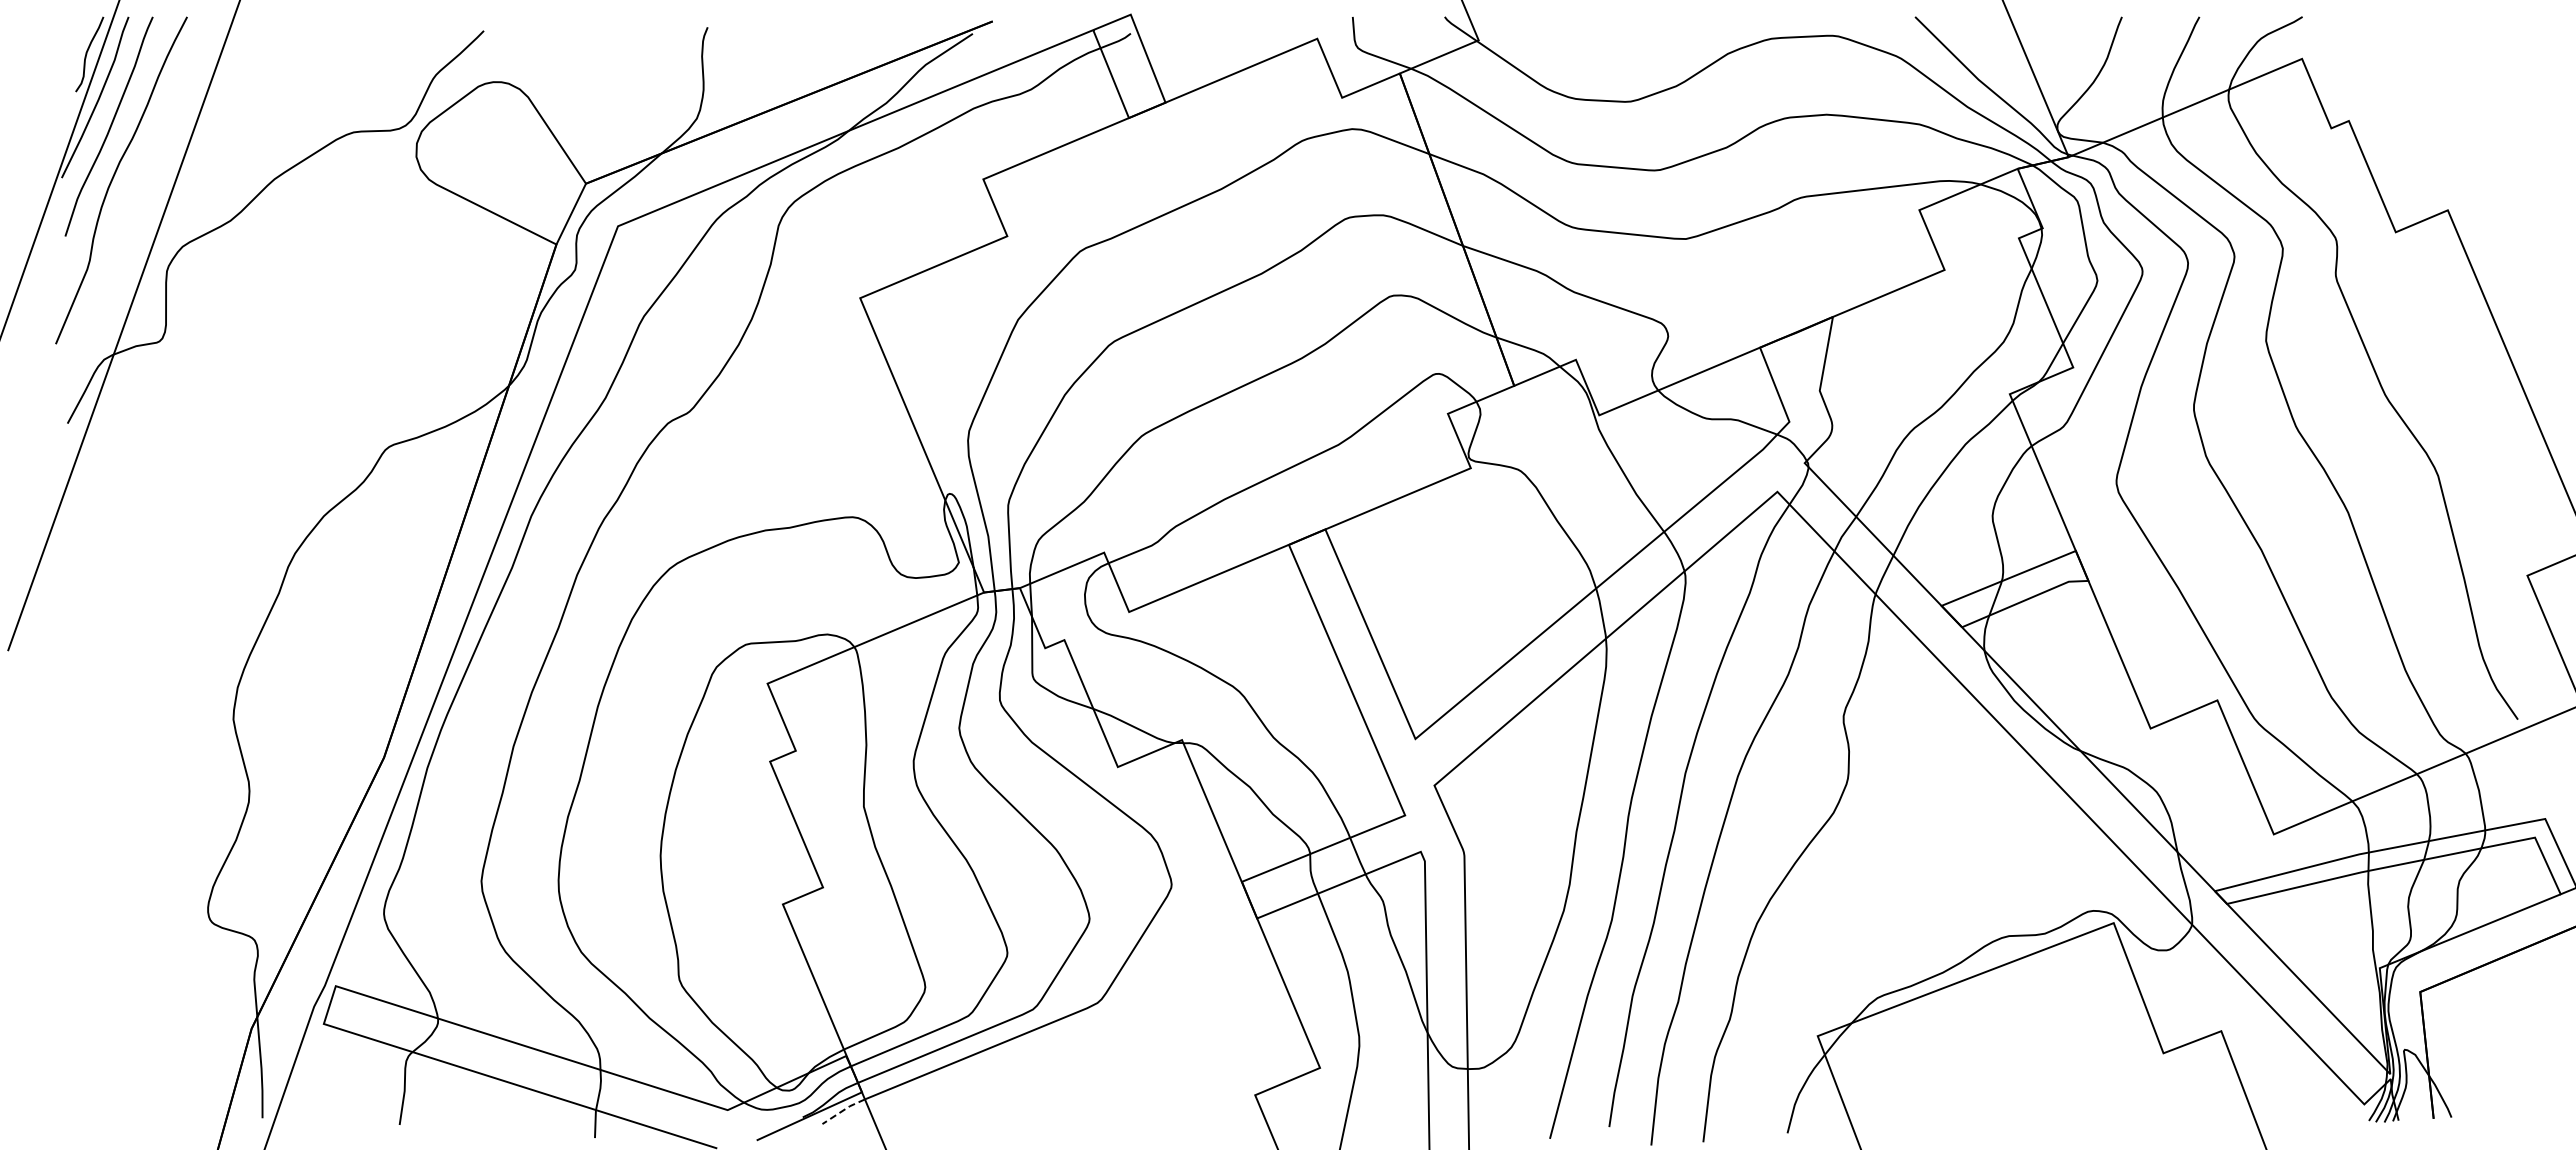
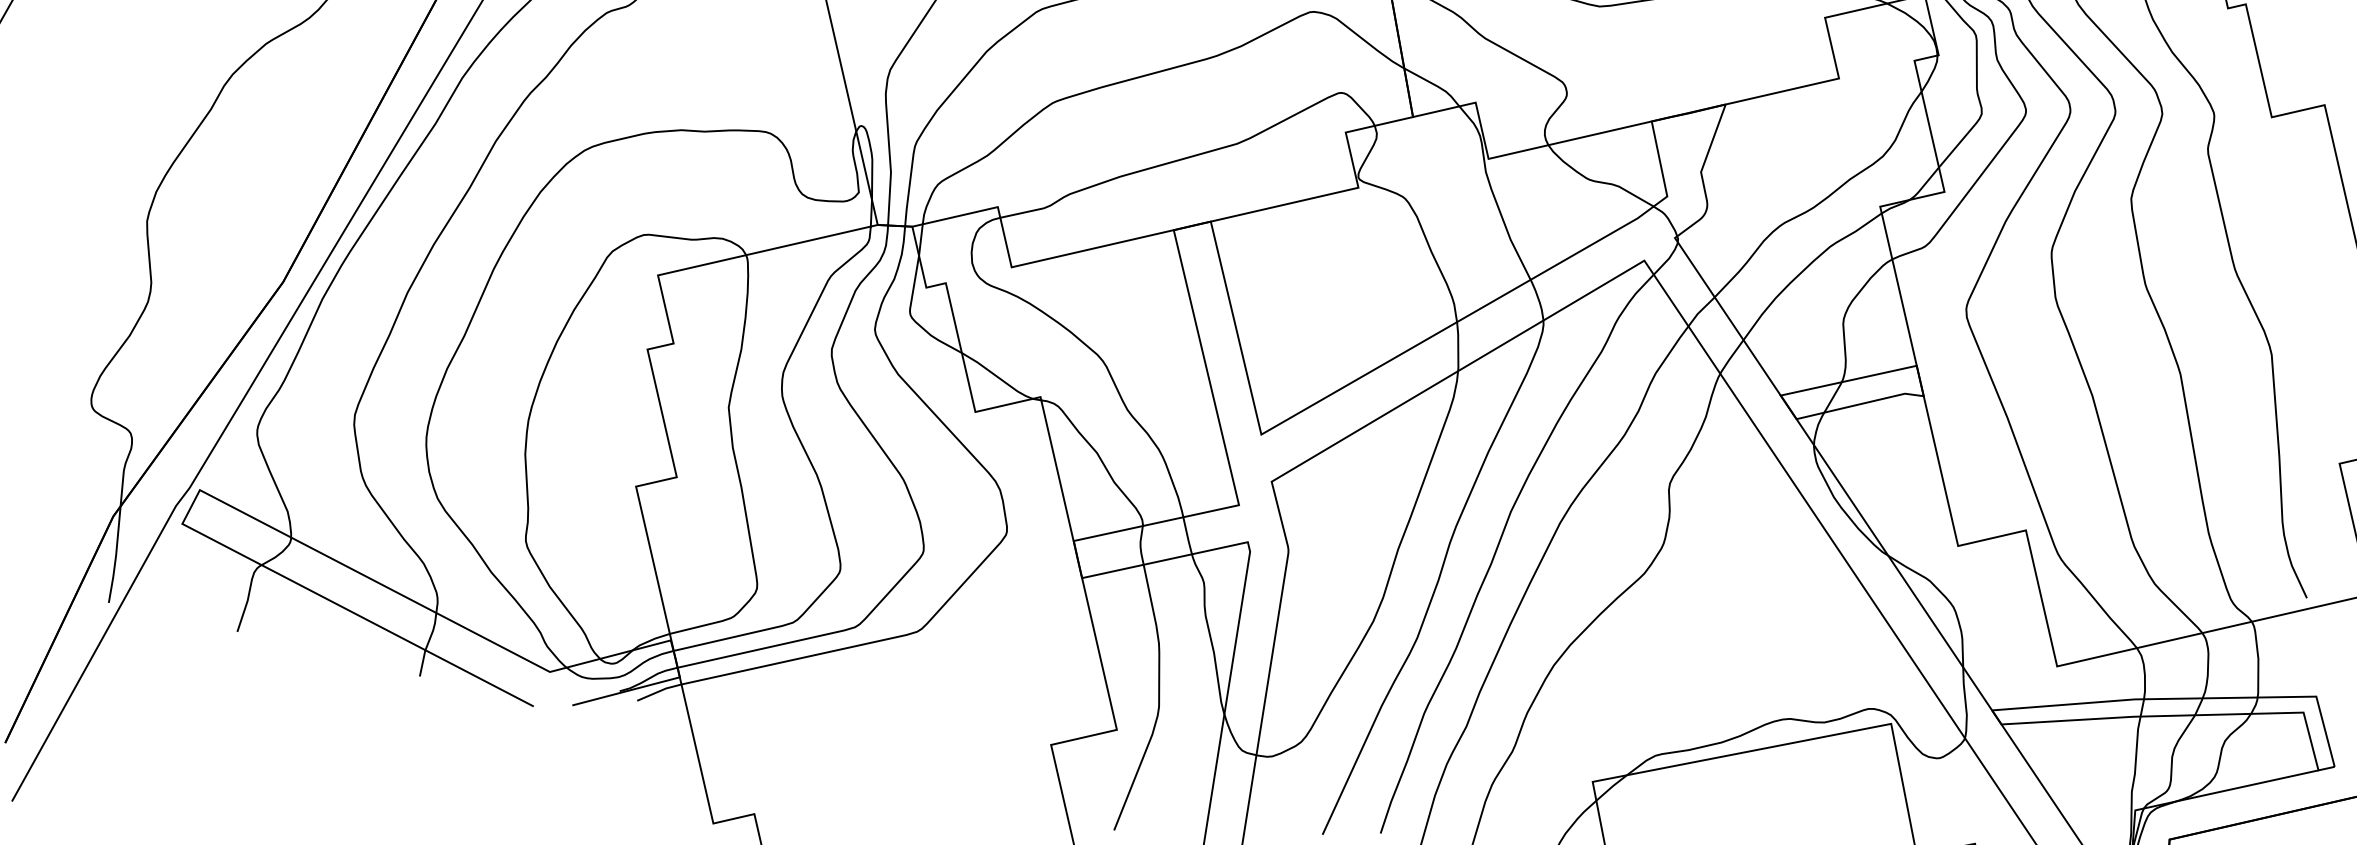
line: (843, 1110) -> (659, 691), dashed -> solid

